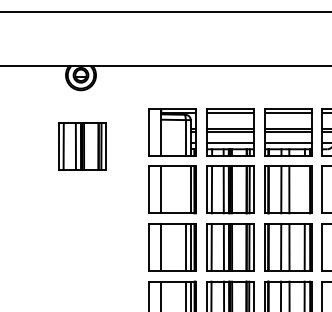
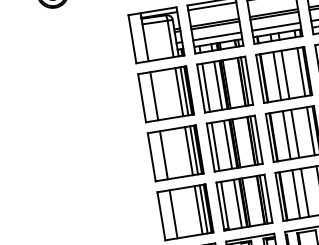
part: (82, 146) -> (66, 65), removed
line: (185, 189) -> (178, 91), added
line: (304, 189) -> (300, 71), added

